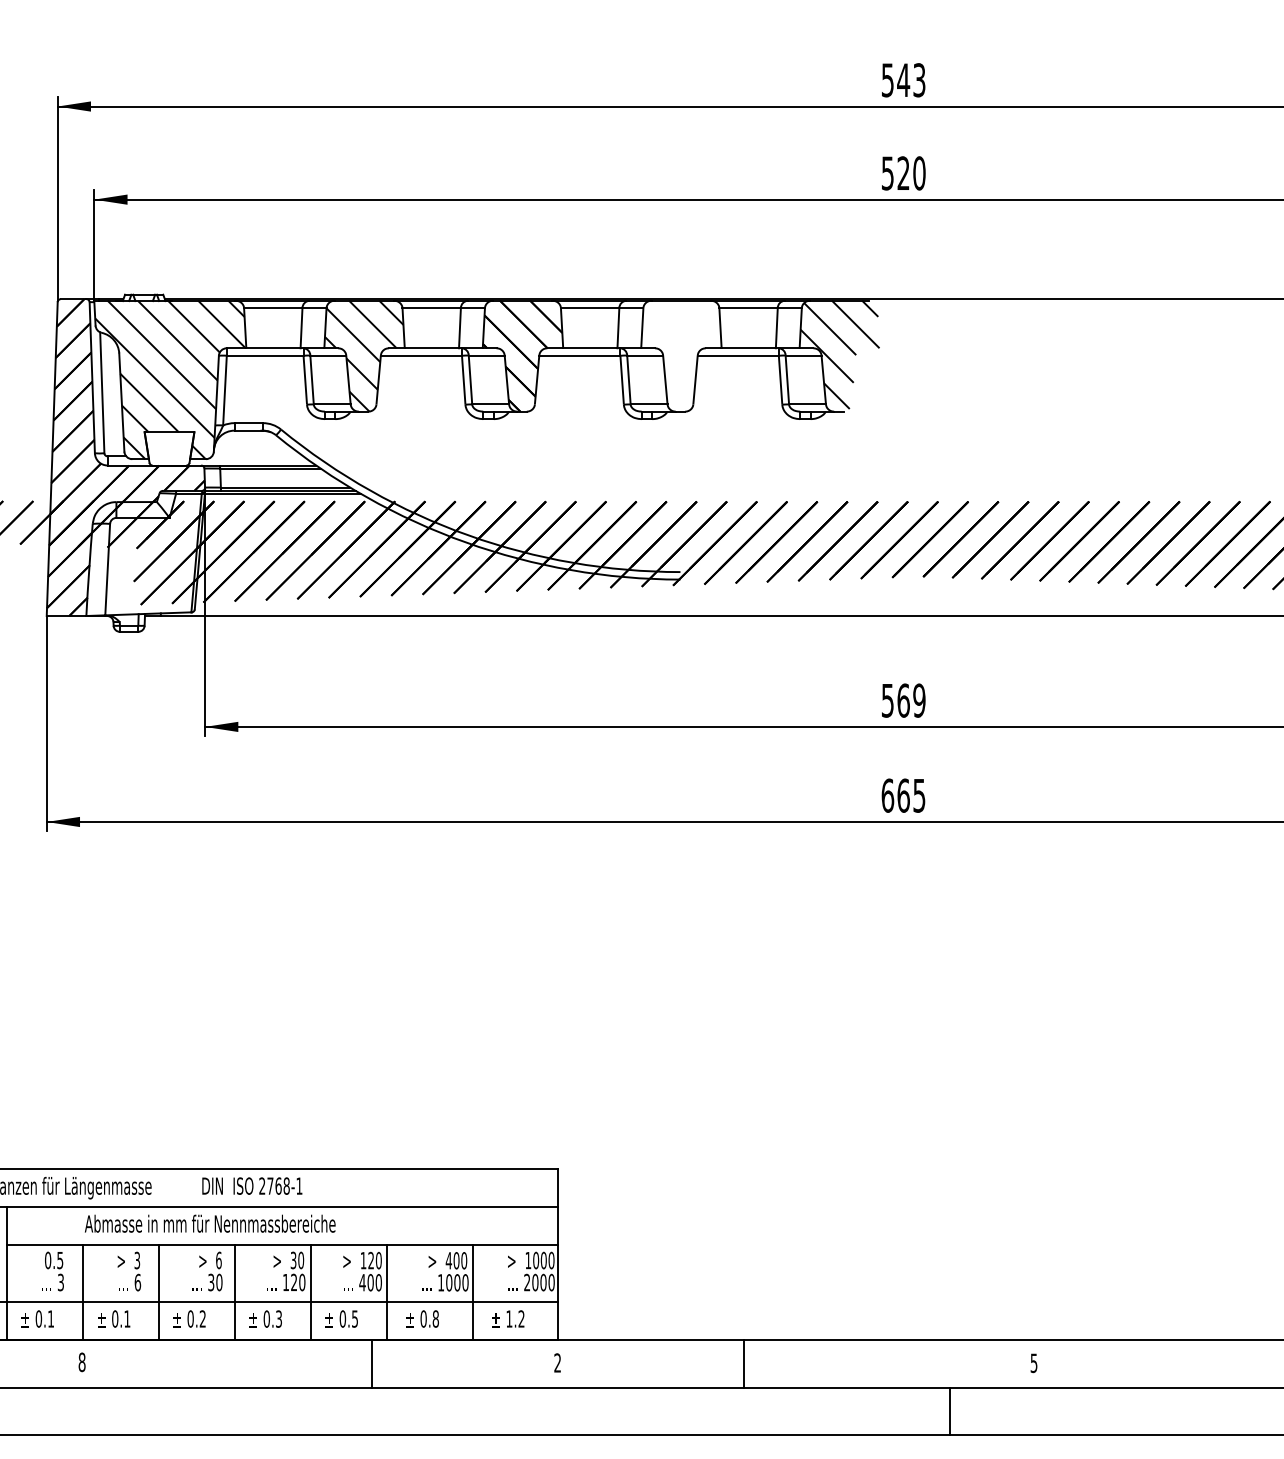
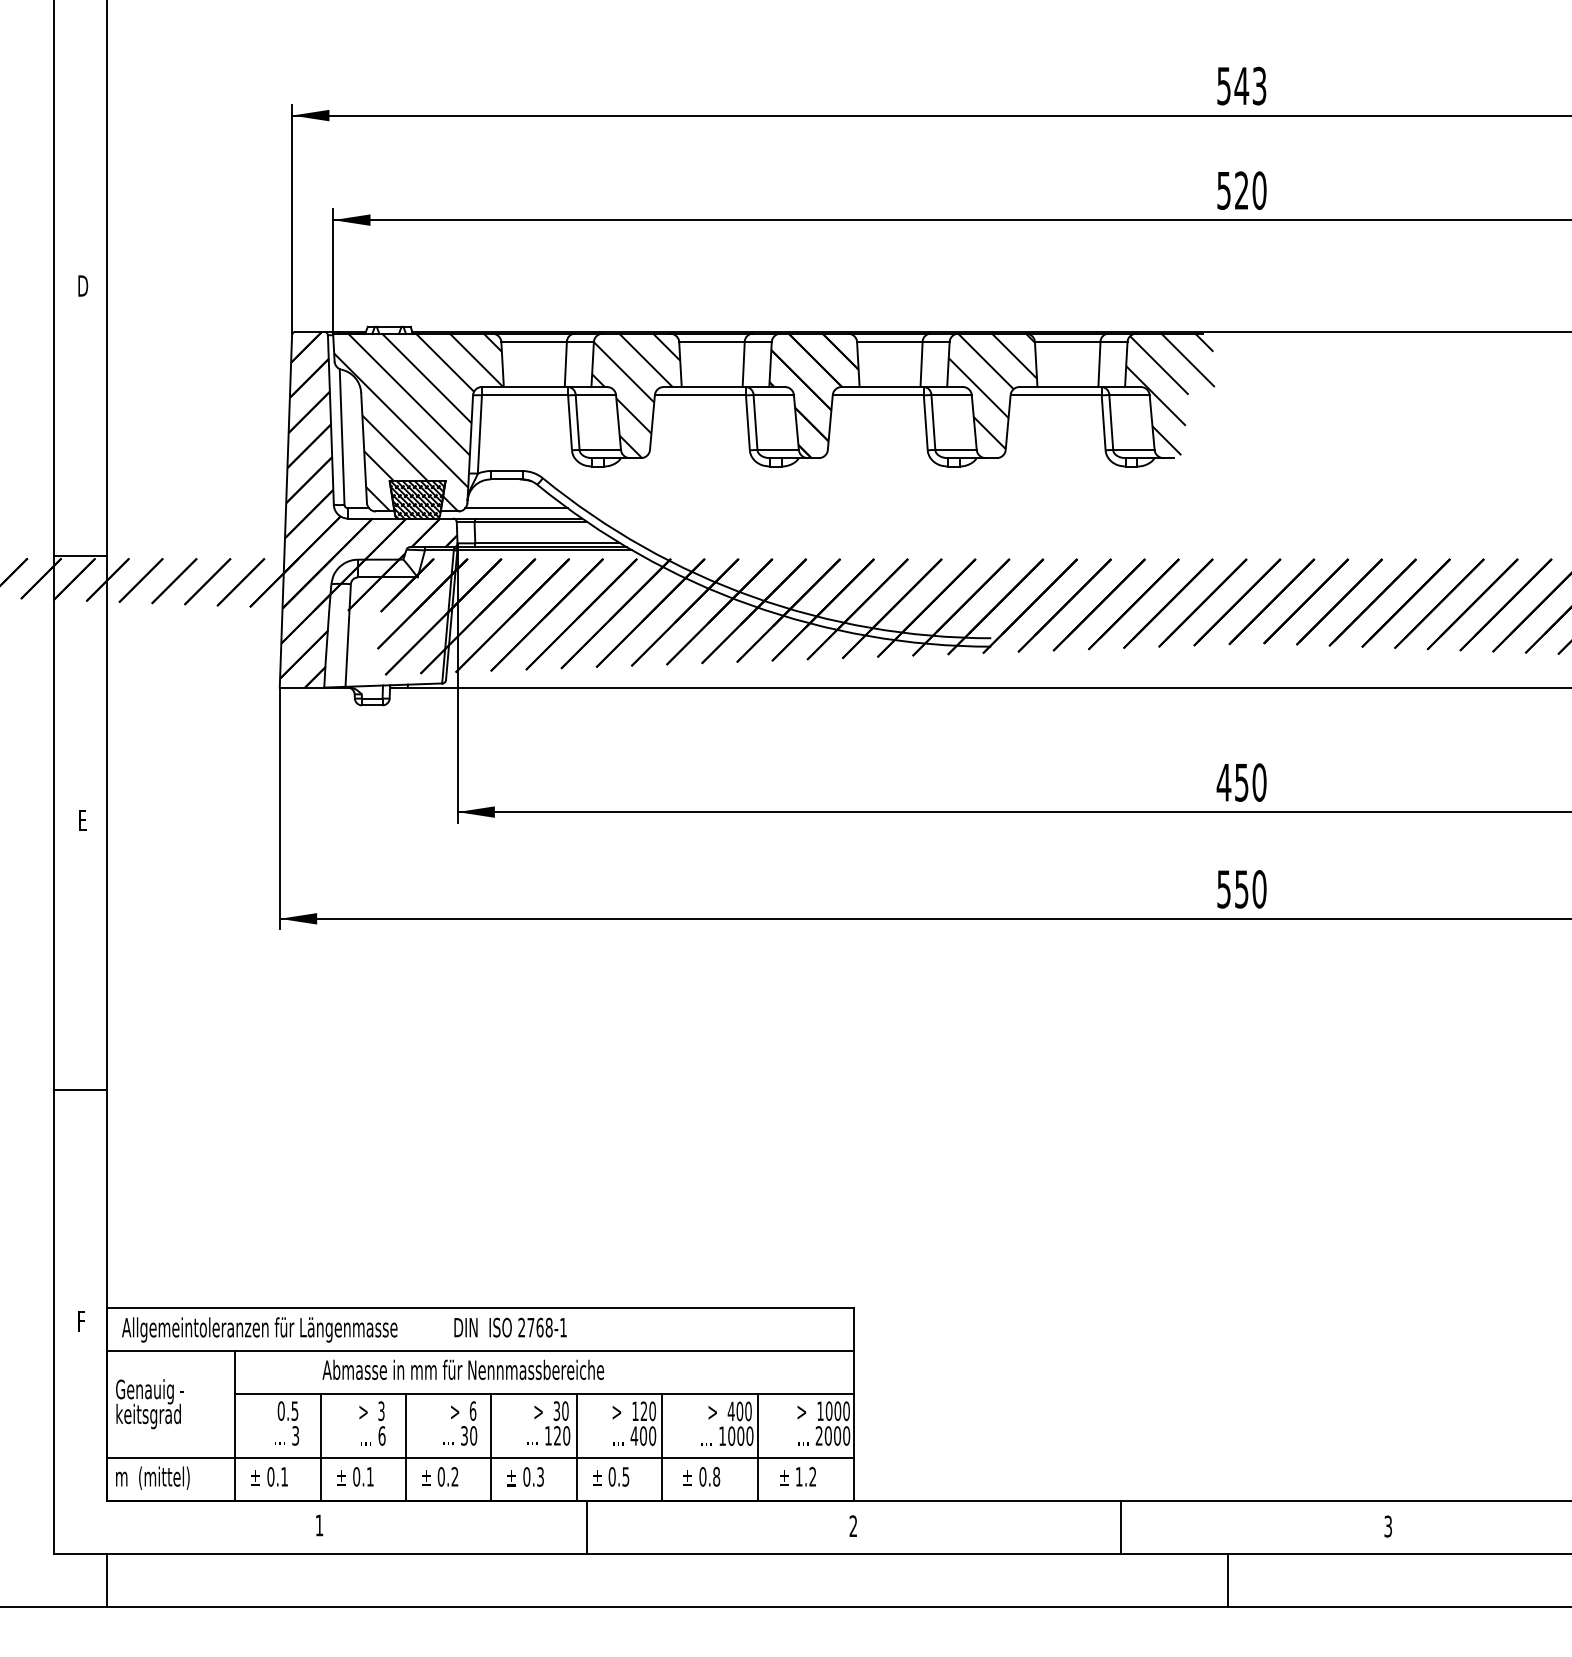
hatch: (681, 352) -> (992, 391), added
hatch: (169, 448) -> (417, 499), added
line: (257, 456) -> (516, 508), added
text: (903, 700) -> (1241, 782), 569 -> 450
text: (903, 795) -> (1241, 889), 665 -> 550
text: (82, 1362) -> (319, 1525), 8 -> 1
text: (1033, 1362) -> (1387, 1525), 5 -> 3
line: (372, 1363) -> (587, 1526), moved
line: (744, 1363) -> (1121, 1526), moved
line: (949, 1411) -> (1227, 1580), moved

